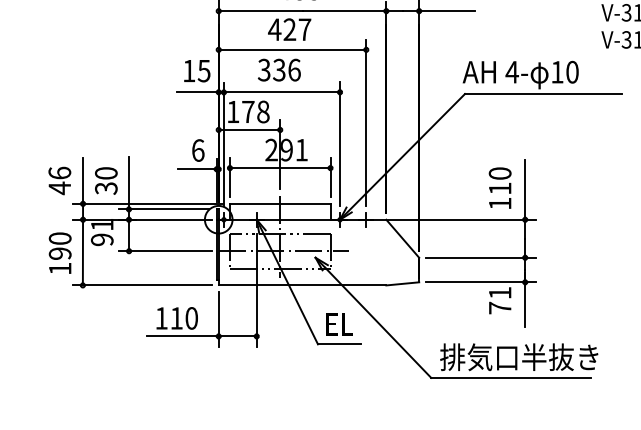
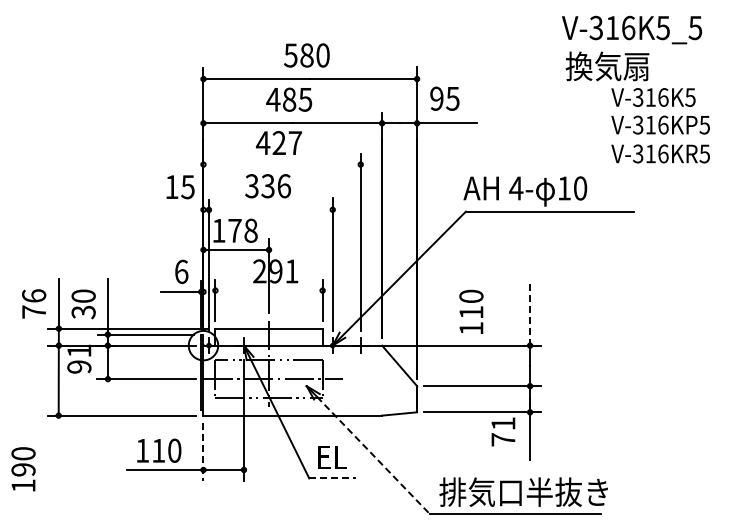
line: (291, 49) -> (281, 164), removed
line: (258, 92) -> (245, 209), removed
line: (279, 168) -> (268, 290), removed
text: (500, 187) -> (471, 311), moved
text: (59, 188) -> (33, 312), 46 -> 76
line: (525, 189) -> (530, 313), solid -> dashed
text: (60, 253) -> (23, 469), moved
line: (218, 320) -> (203, 452), solid -> dashed
line: (378, 322) -> (373, 455), solid -> dashed
line: (339, 344) -> (332, 478), solid -> dashed

